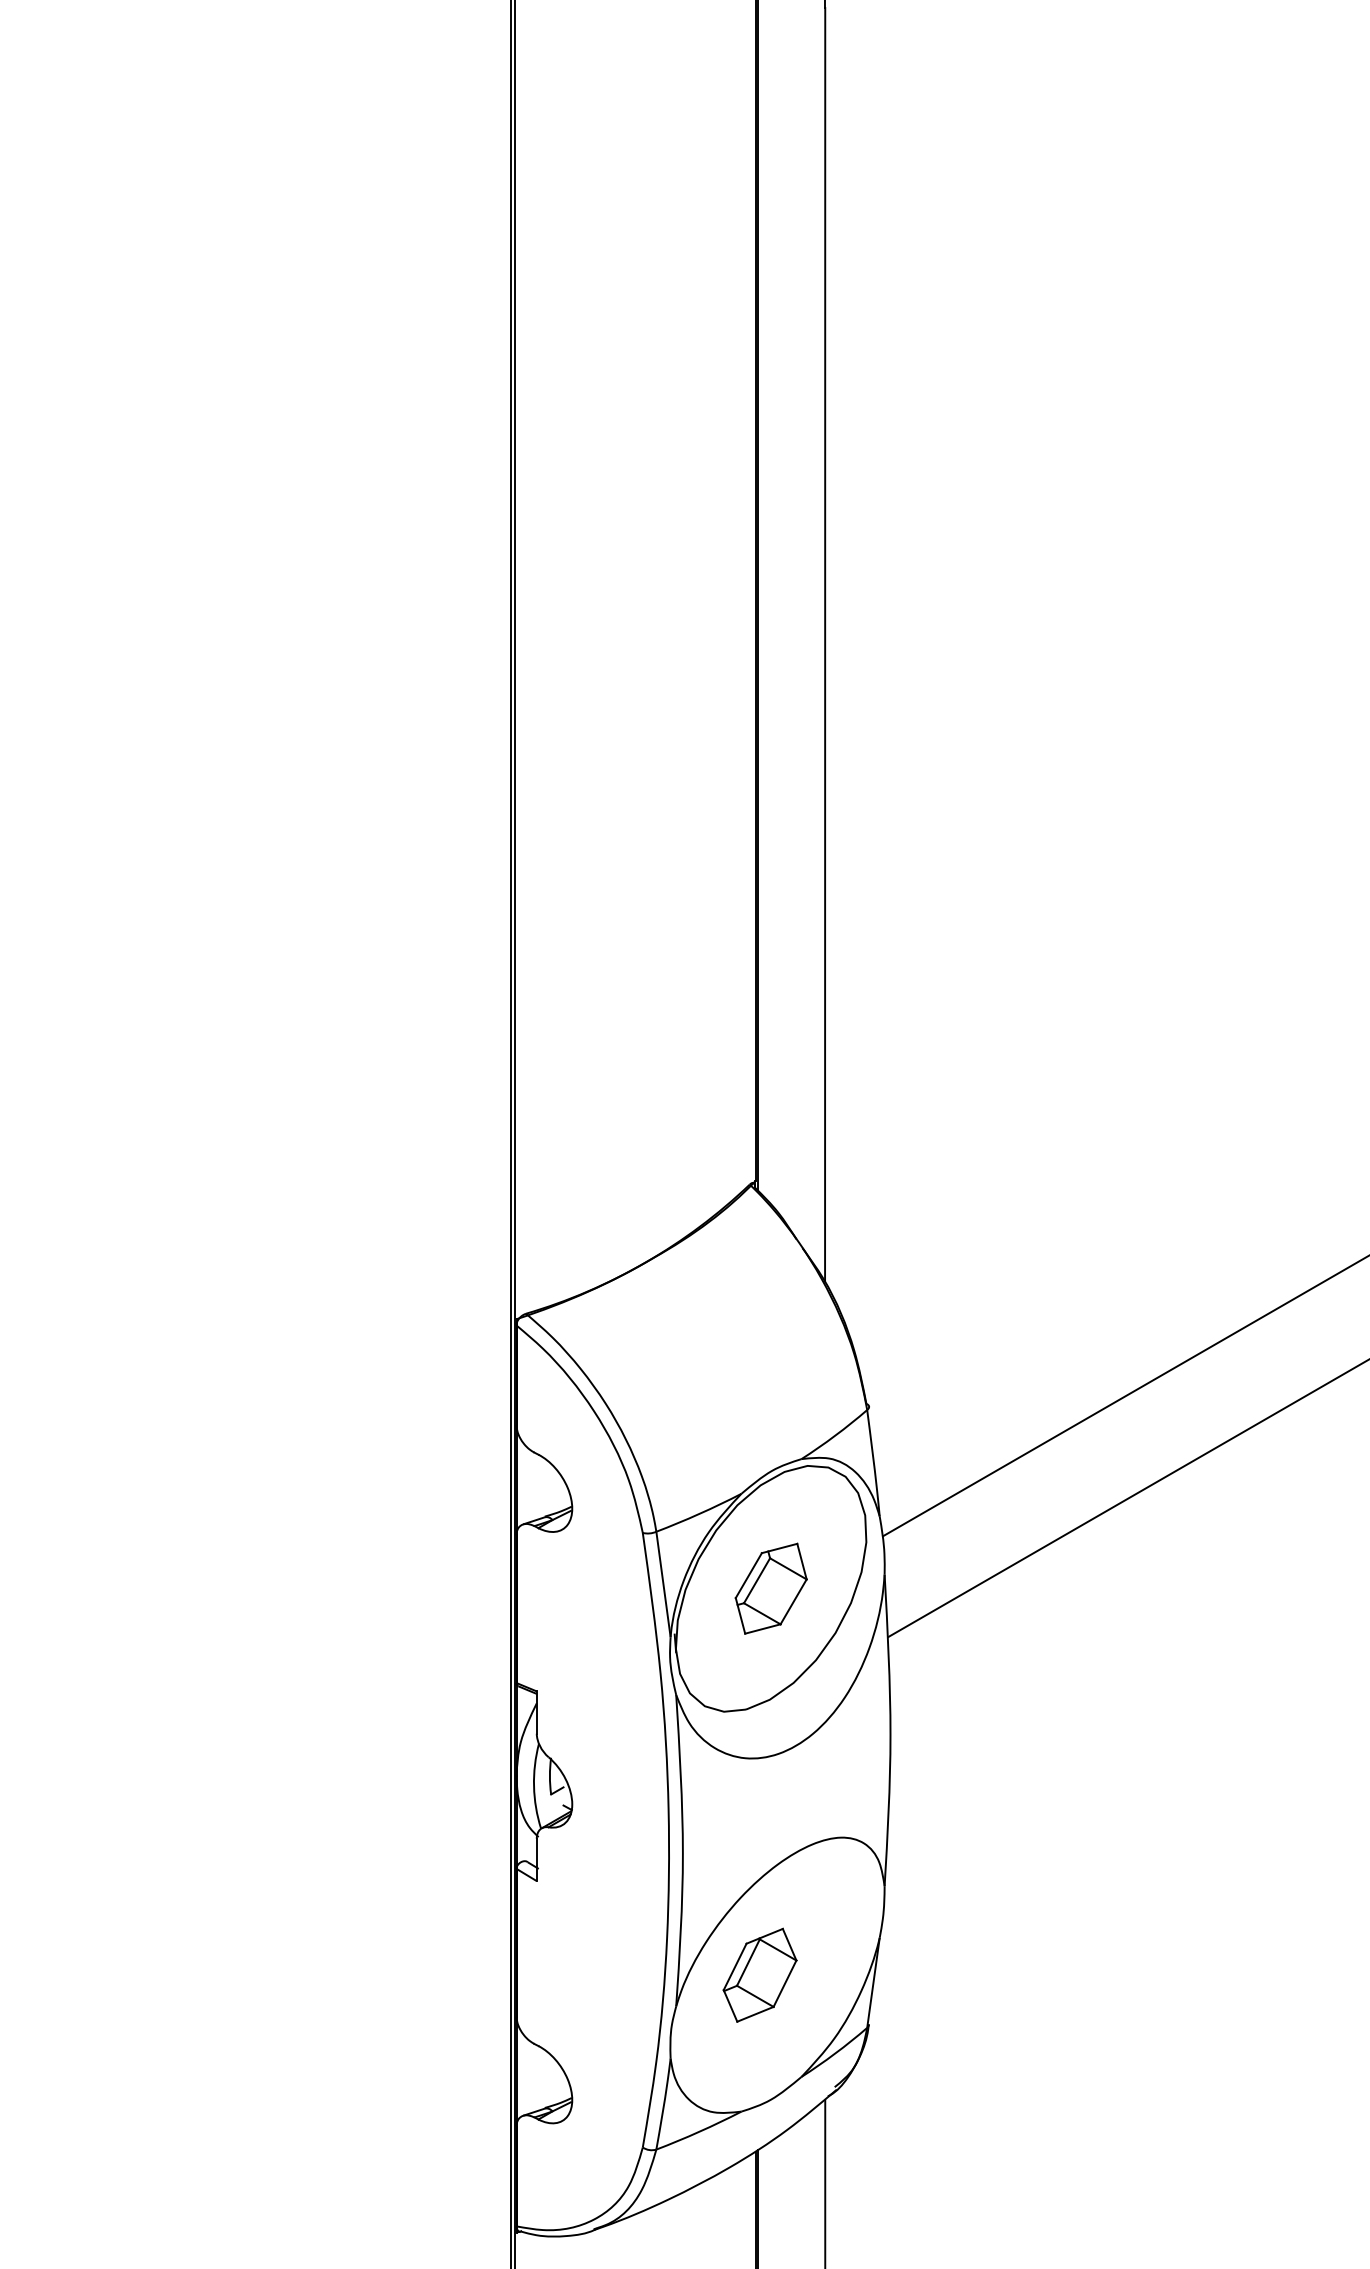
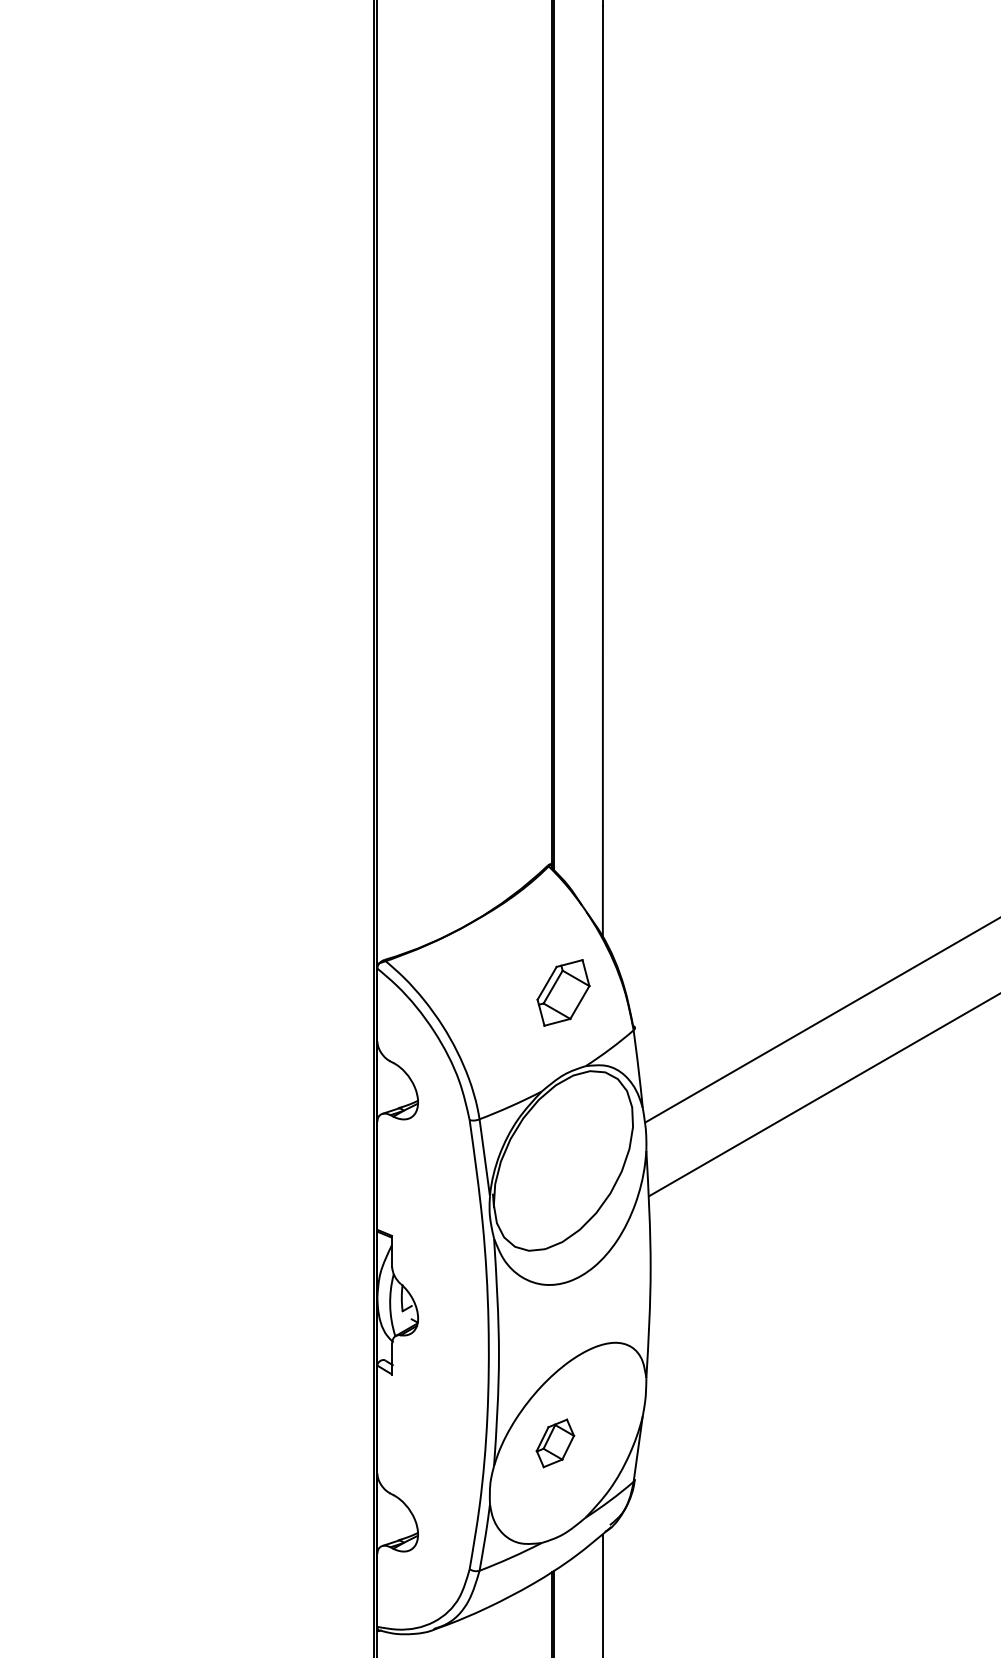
part: (771, 1588) -> (563, 992), moved
part: (760, 1975) -> (555, 1443), size x0.7

